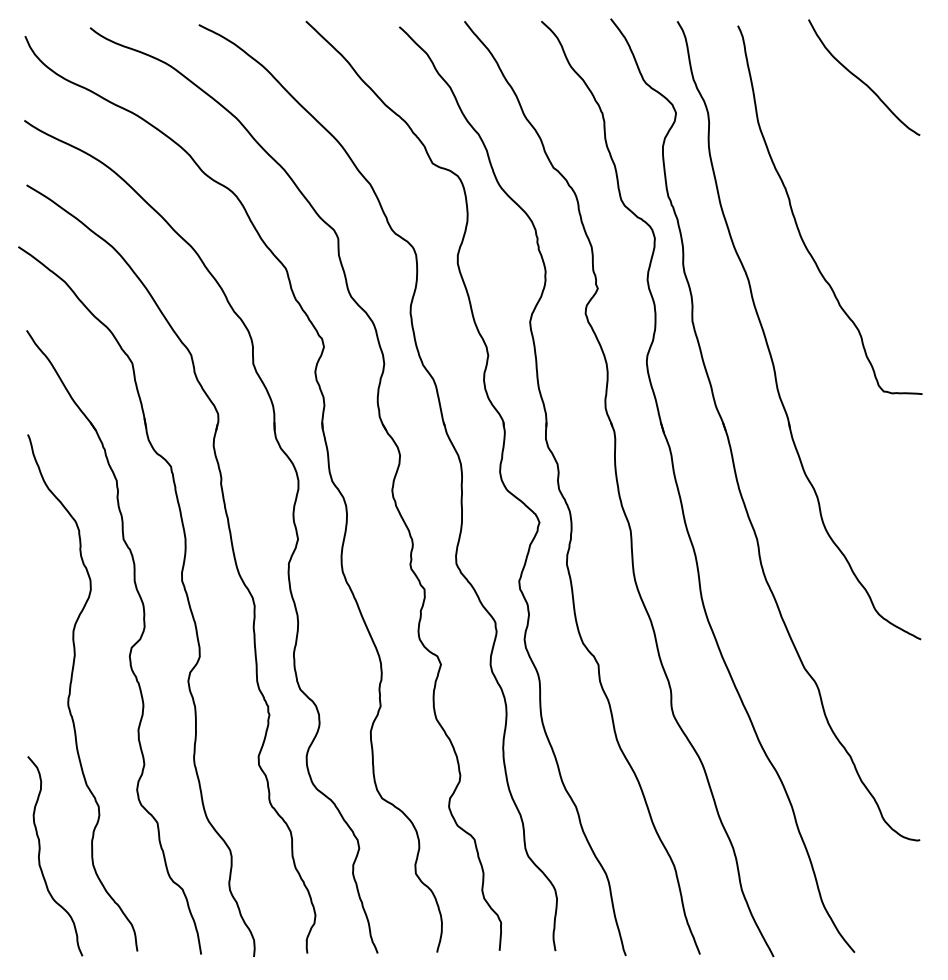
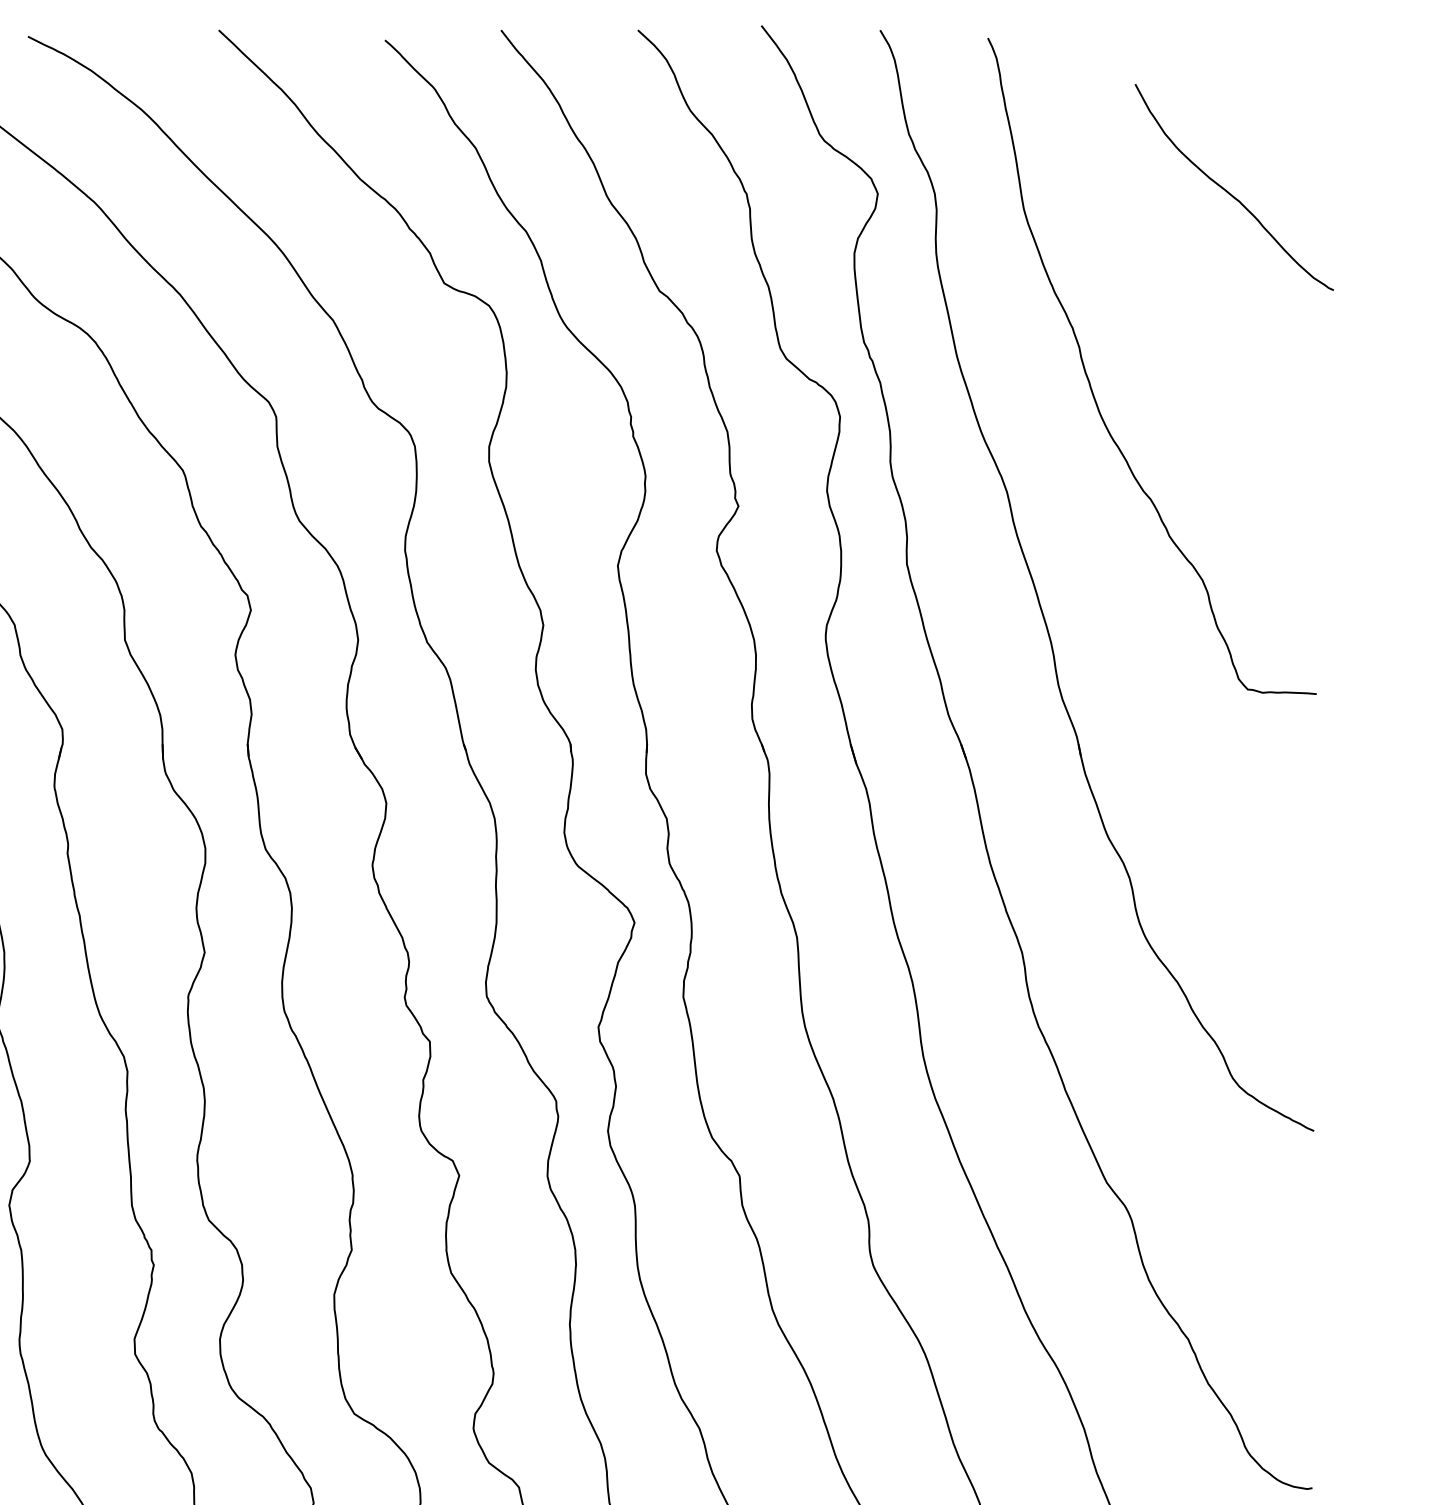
curve: (861, 79) -> (1229, 190), moved

